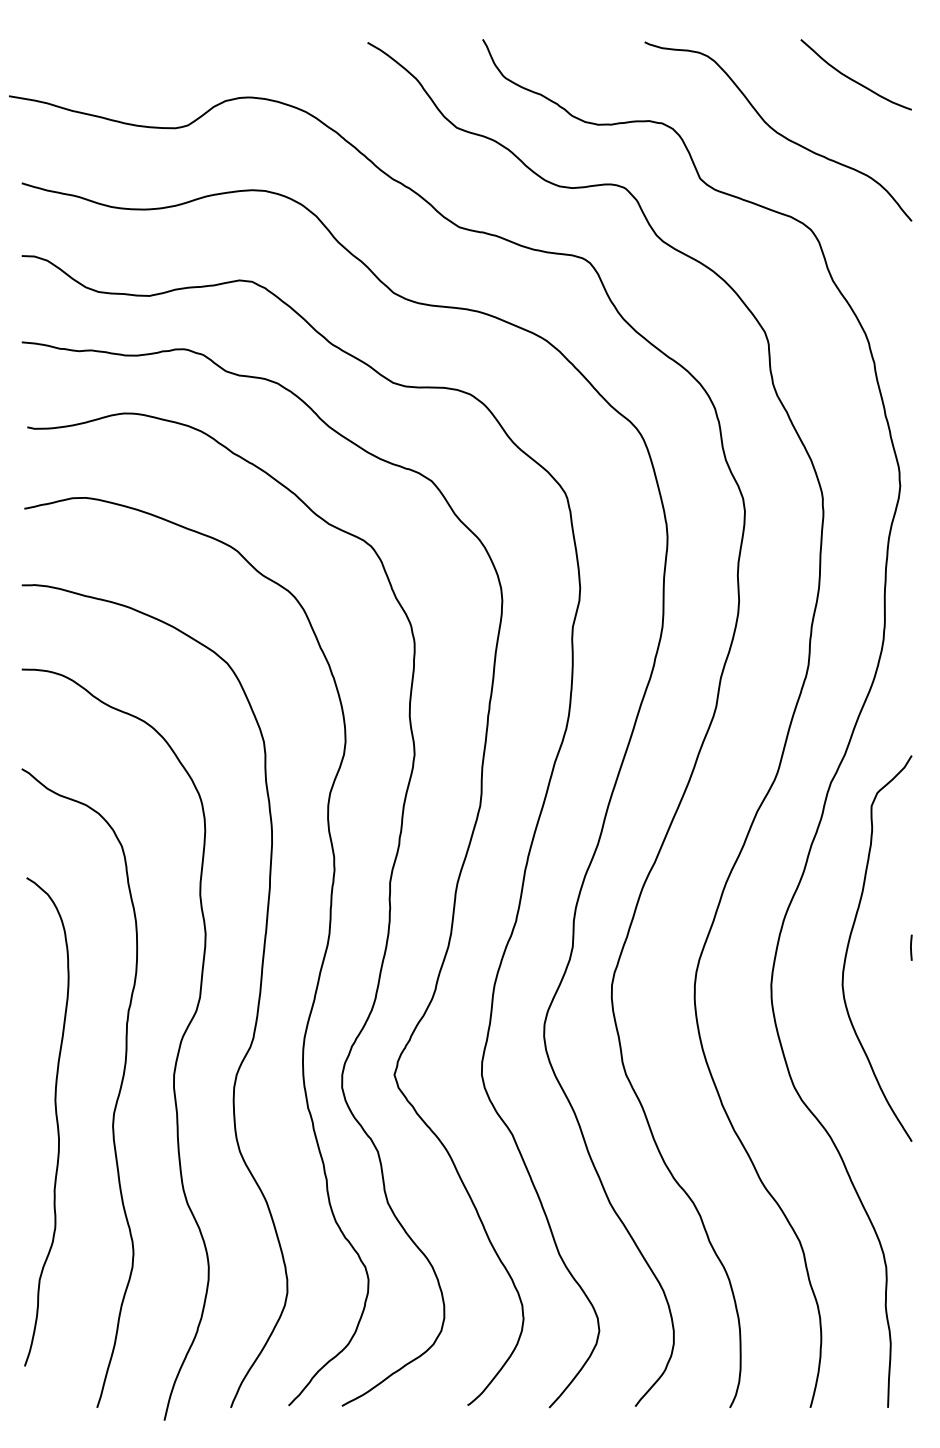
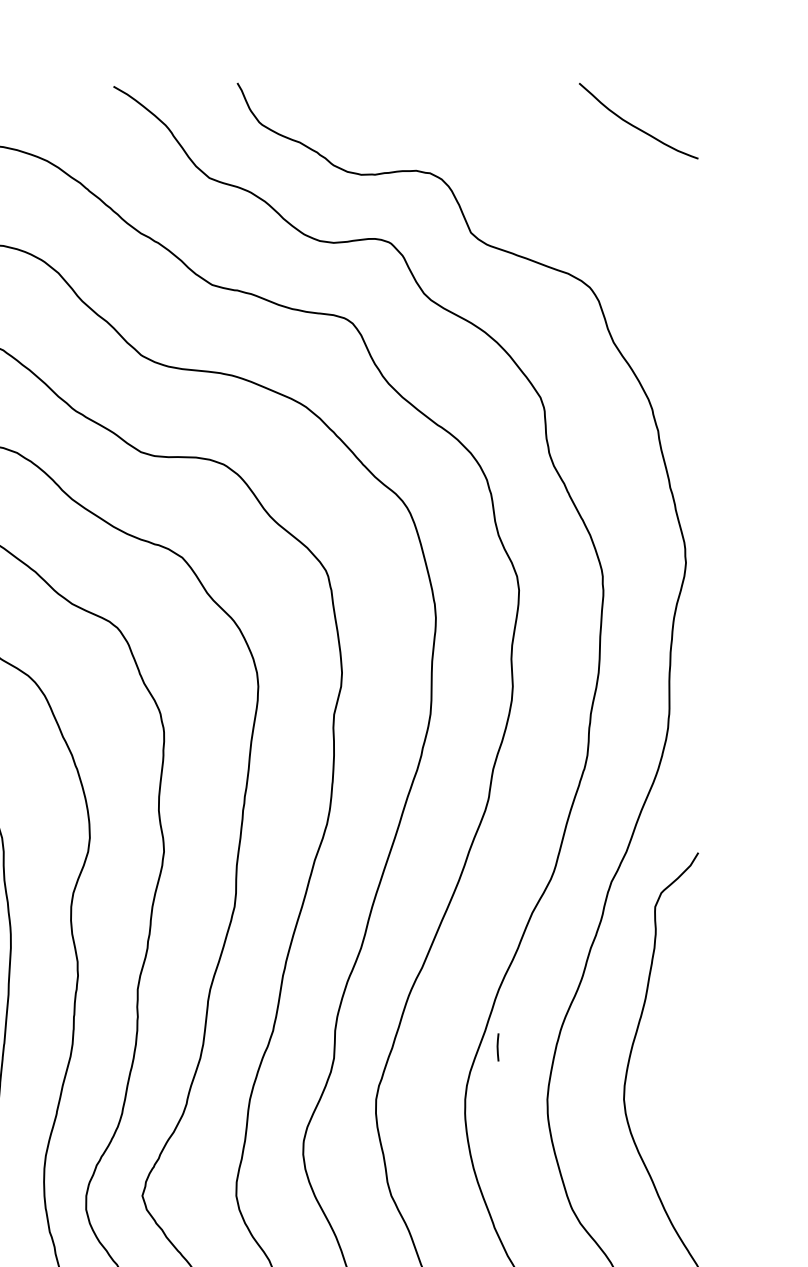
curve: (777, 131) -> (554, 182), removed
line: (911, 947) -> (498, 1047), moved

